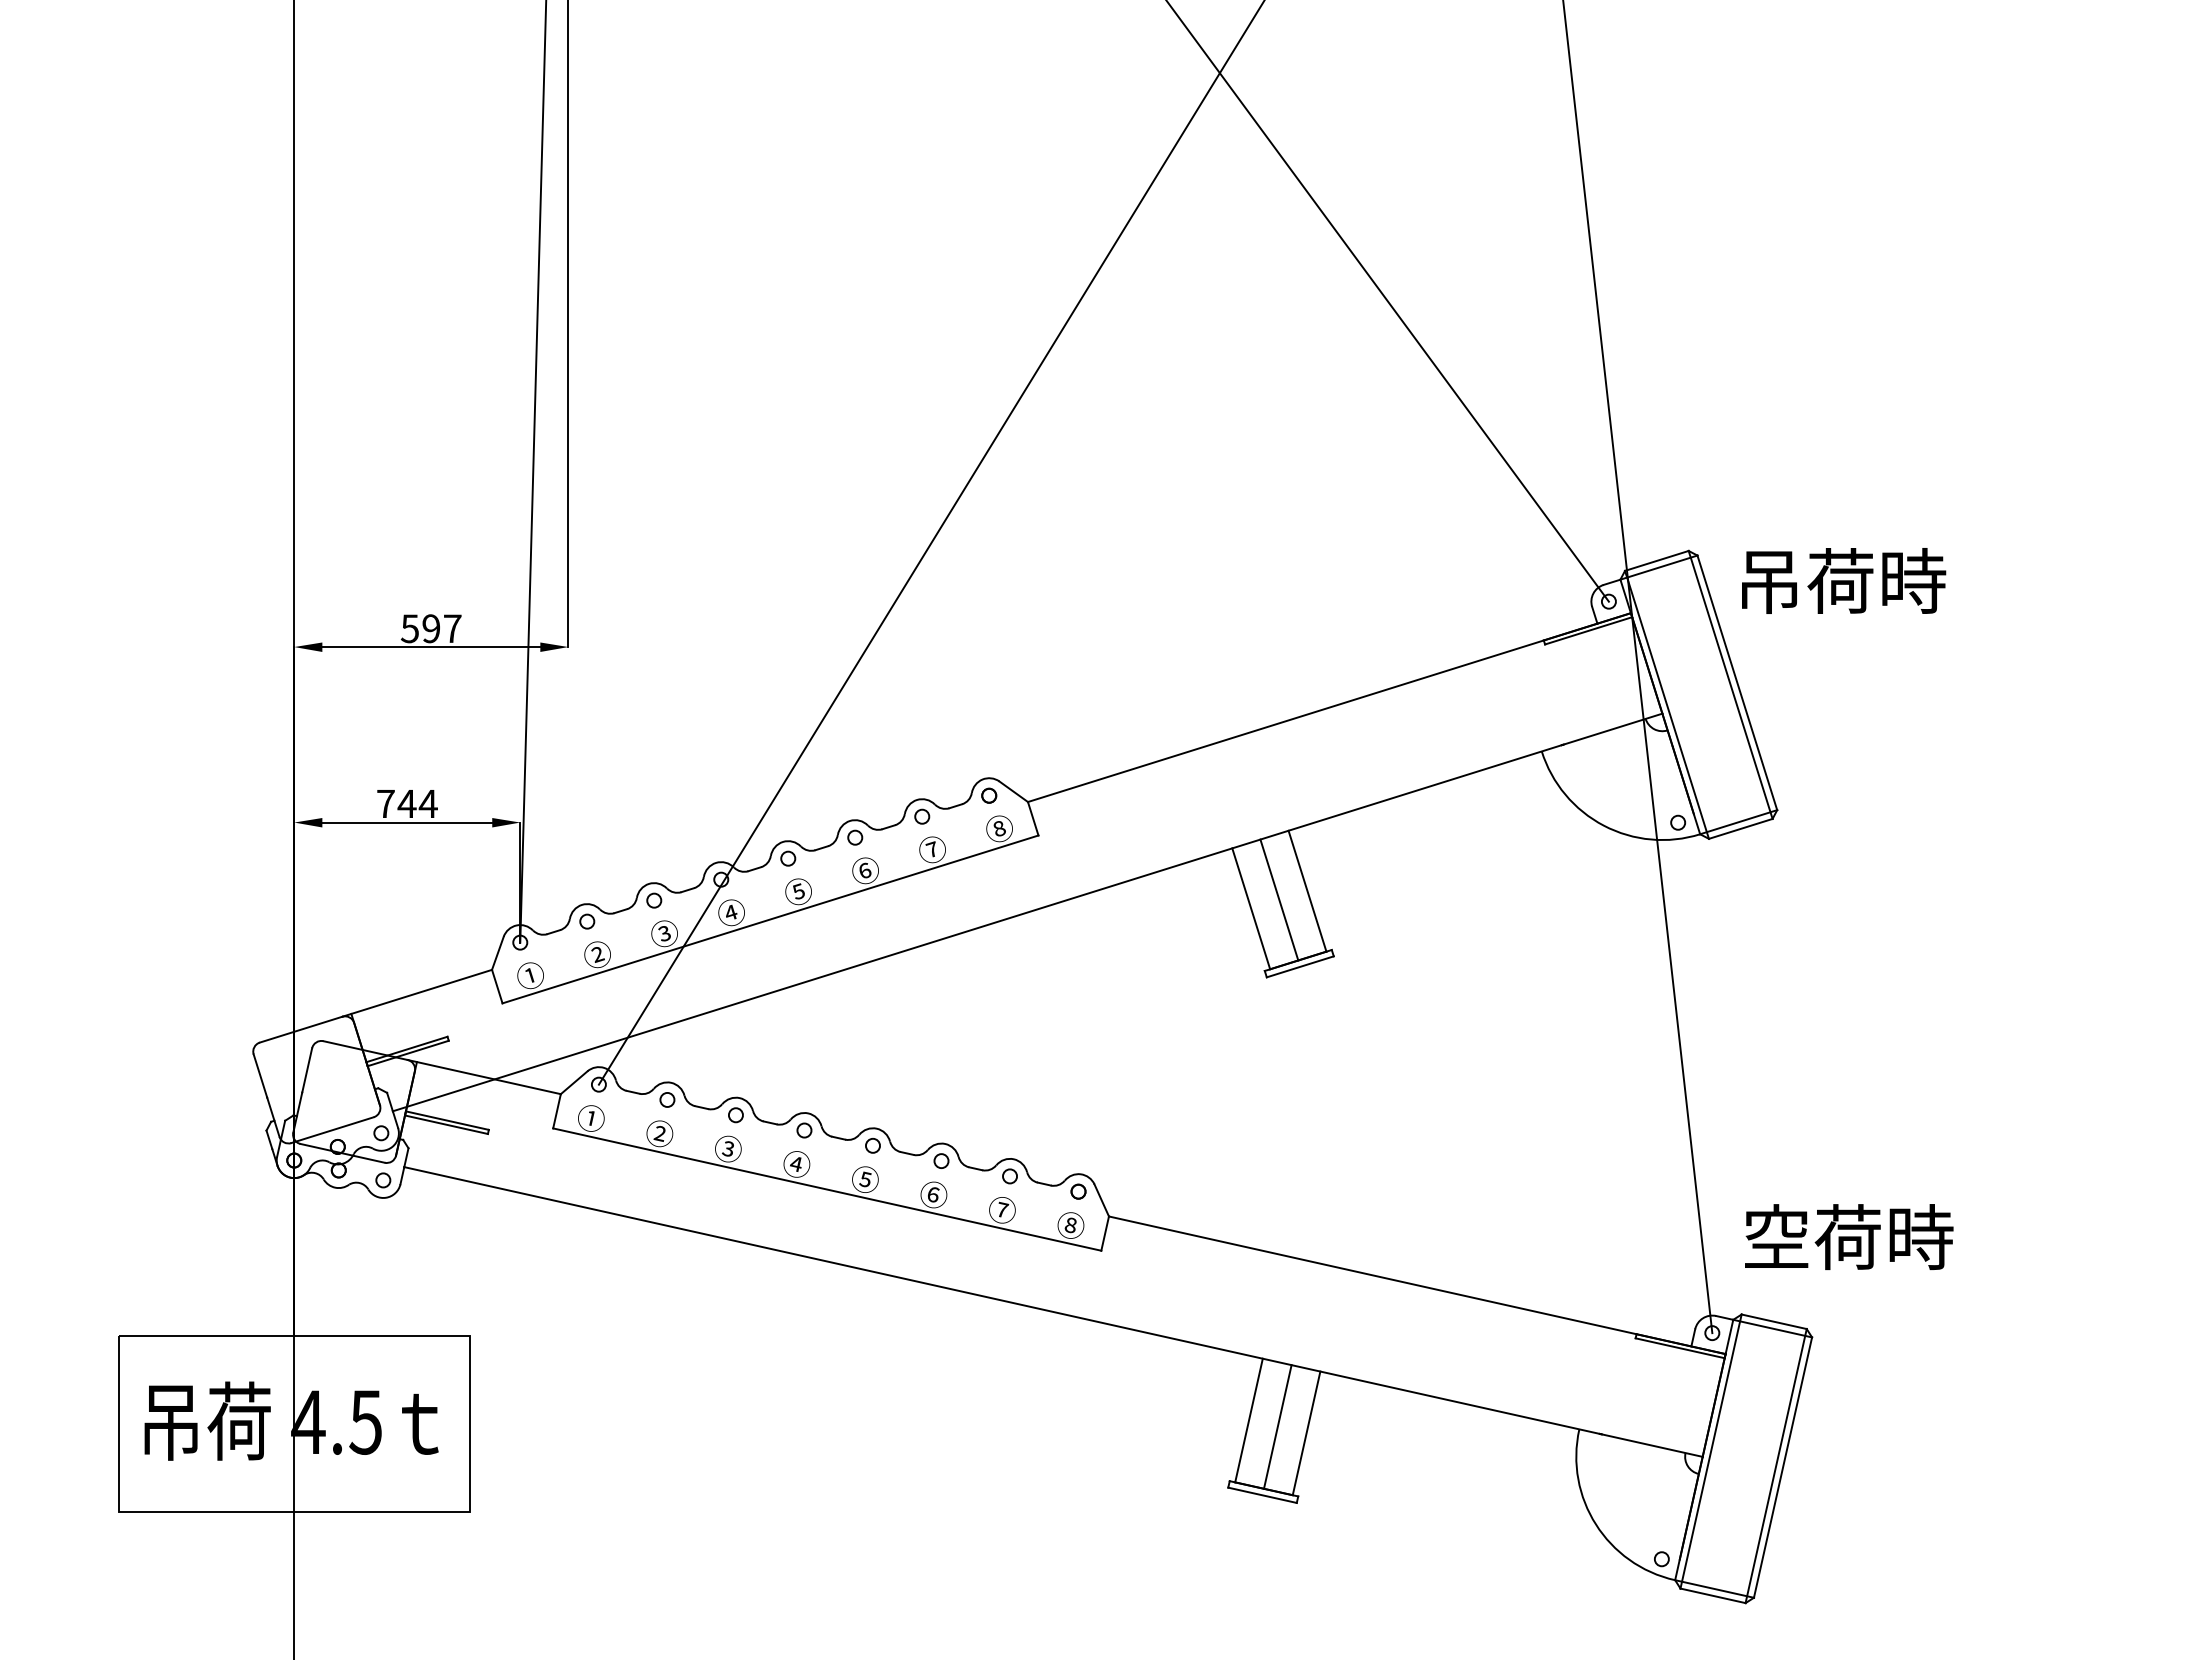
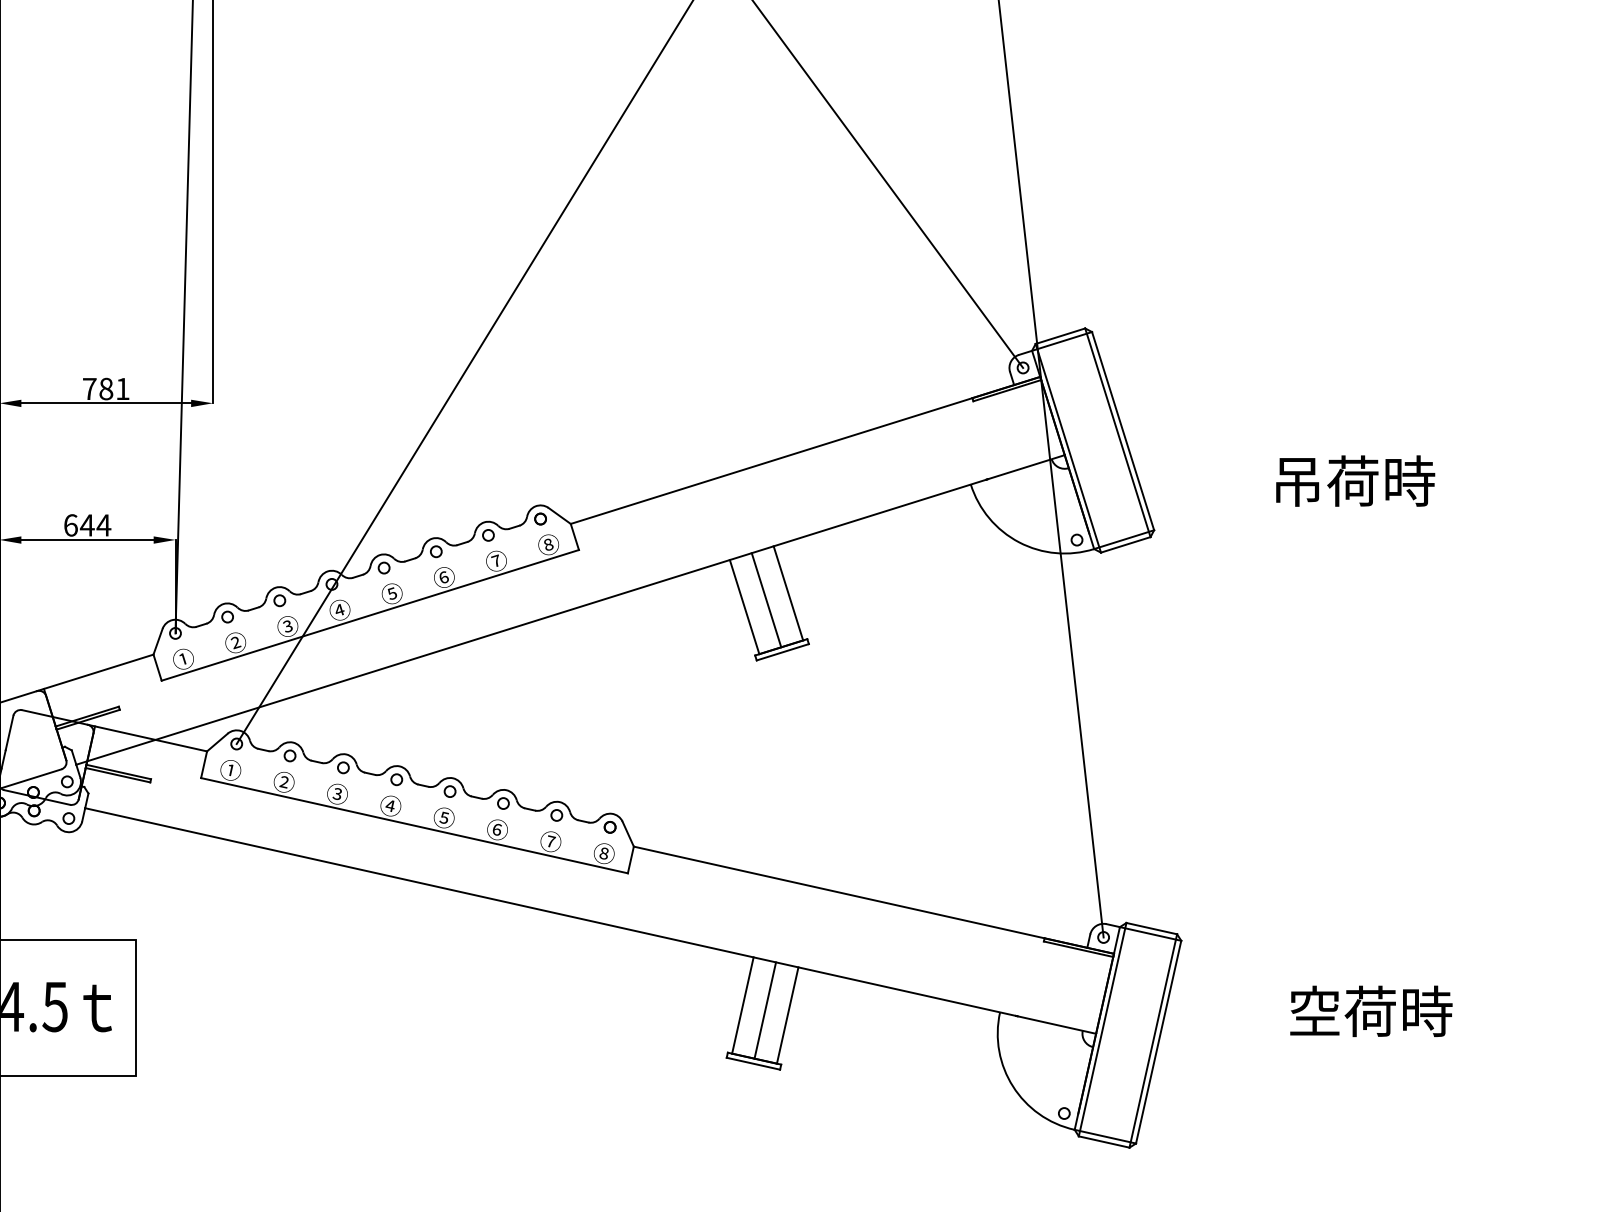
text: (1844, 580) -> (1356, 480), moved
text: (430, 628) -> (105, 388), 597 -> 781
text: (385, 803) -> (70, 525), 744 -> 644
text: (1849, 1236) -> (1371, 1010), moved

